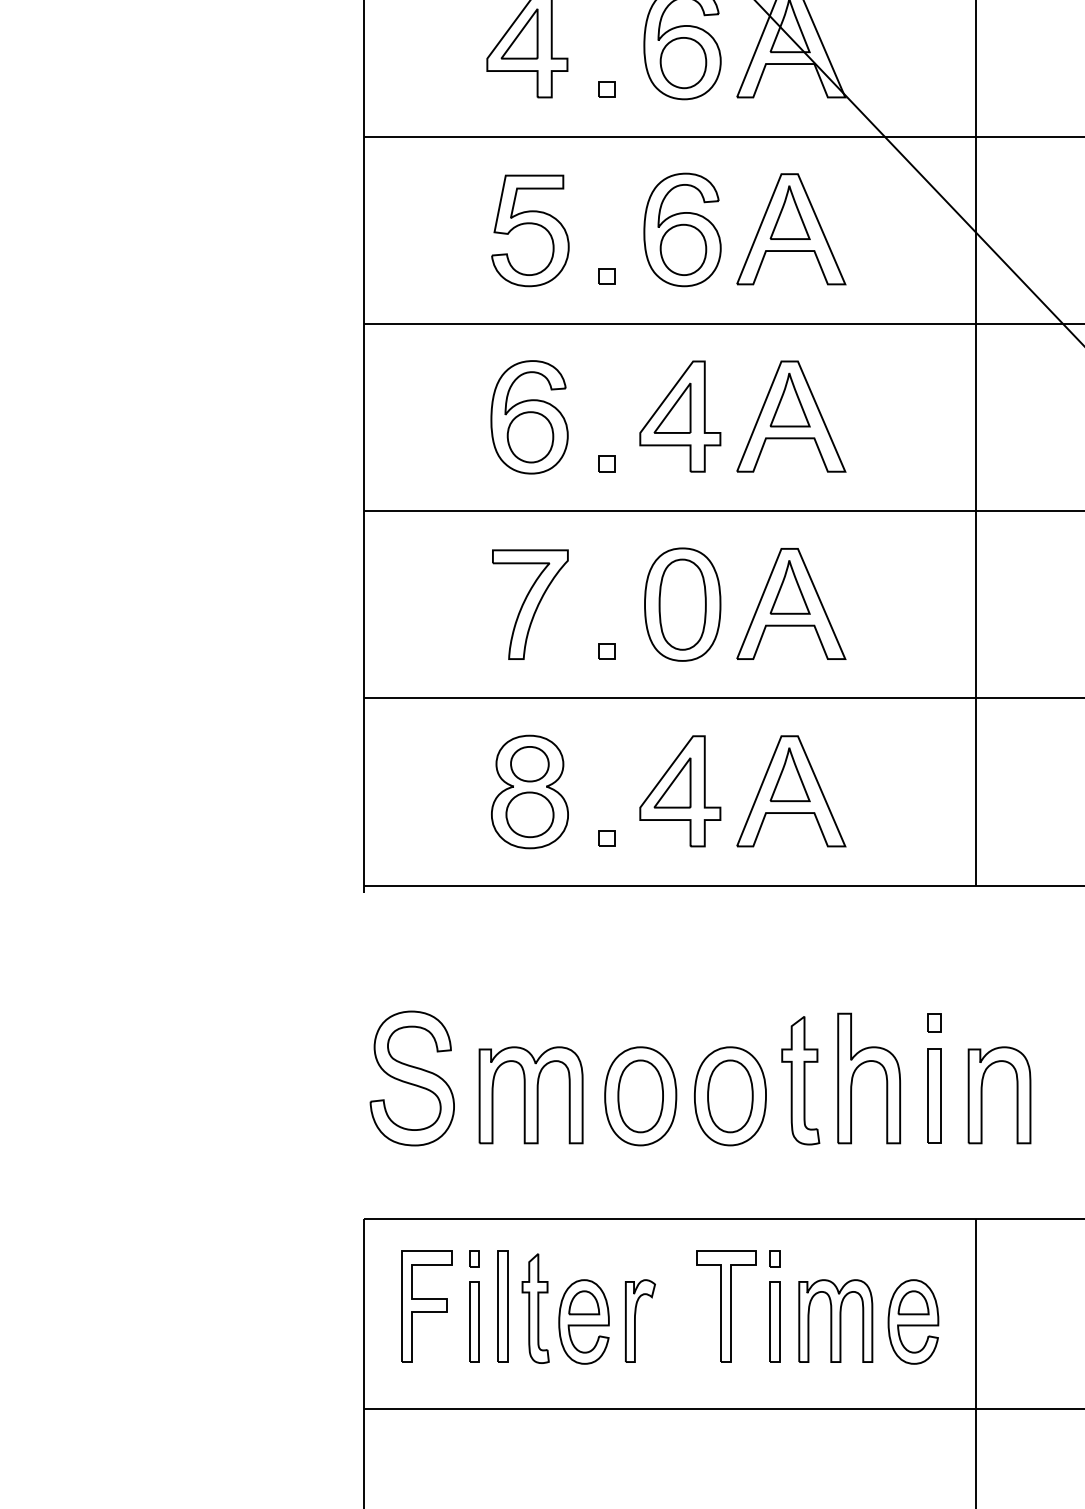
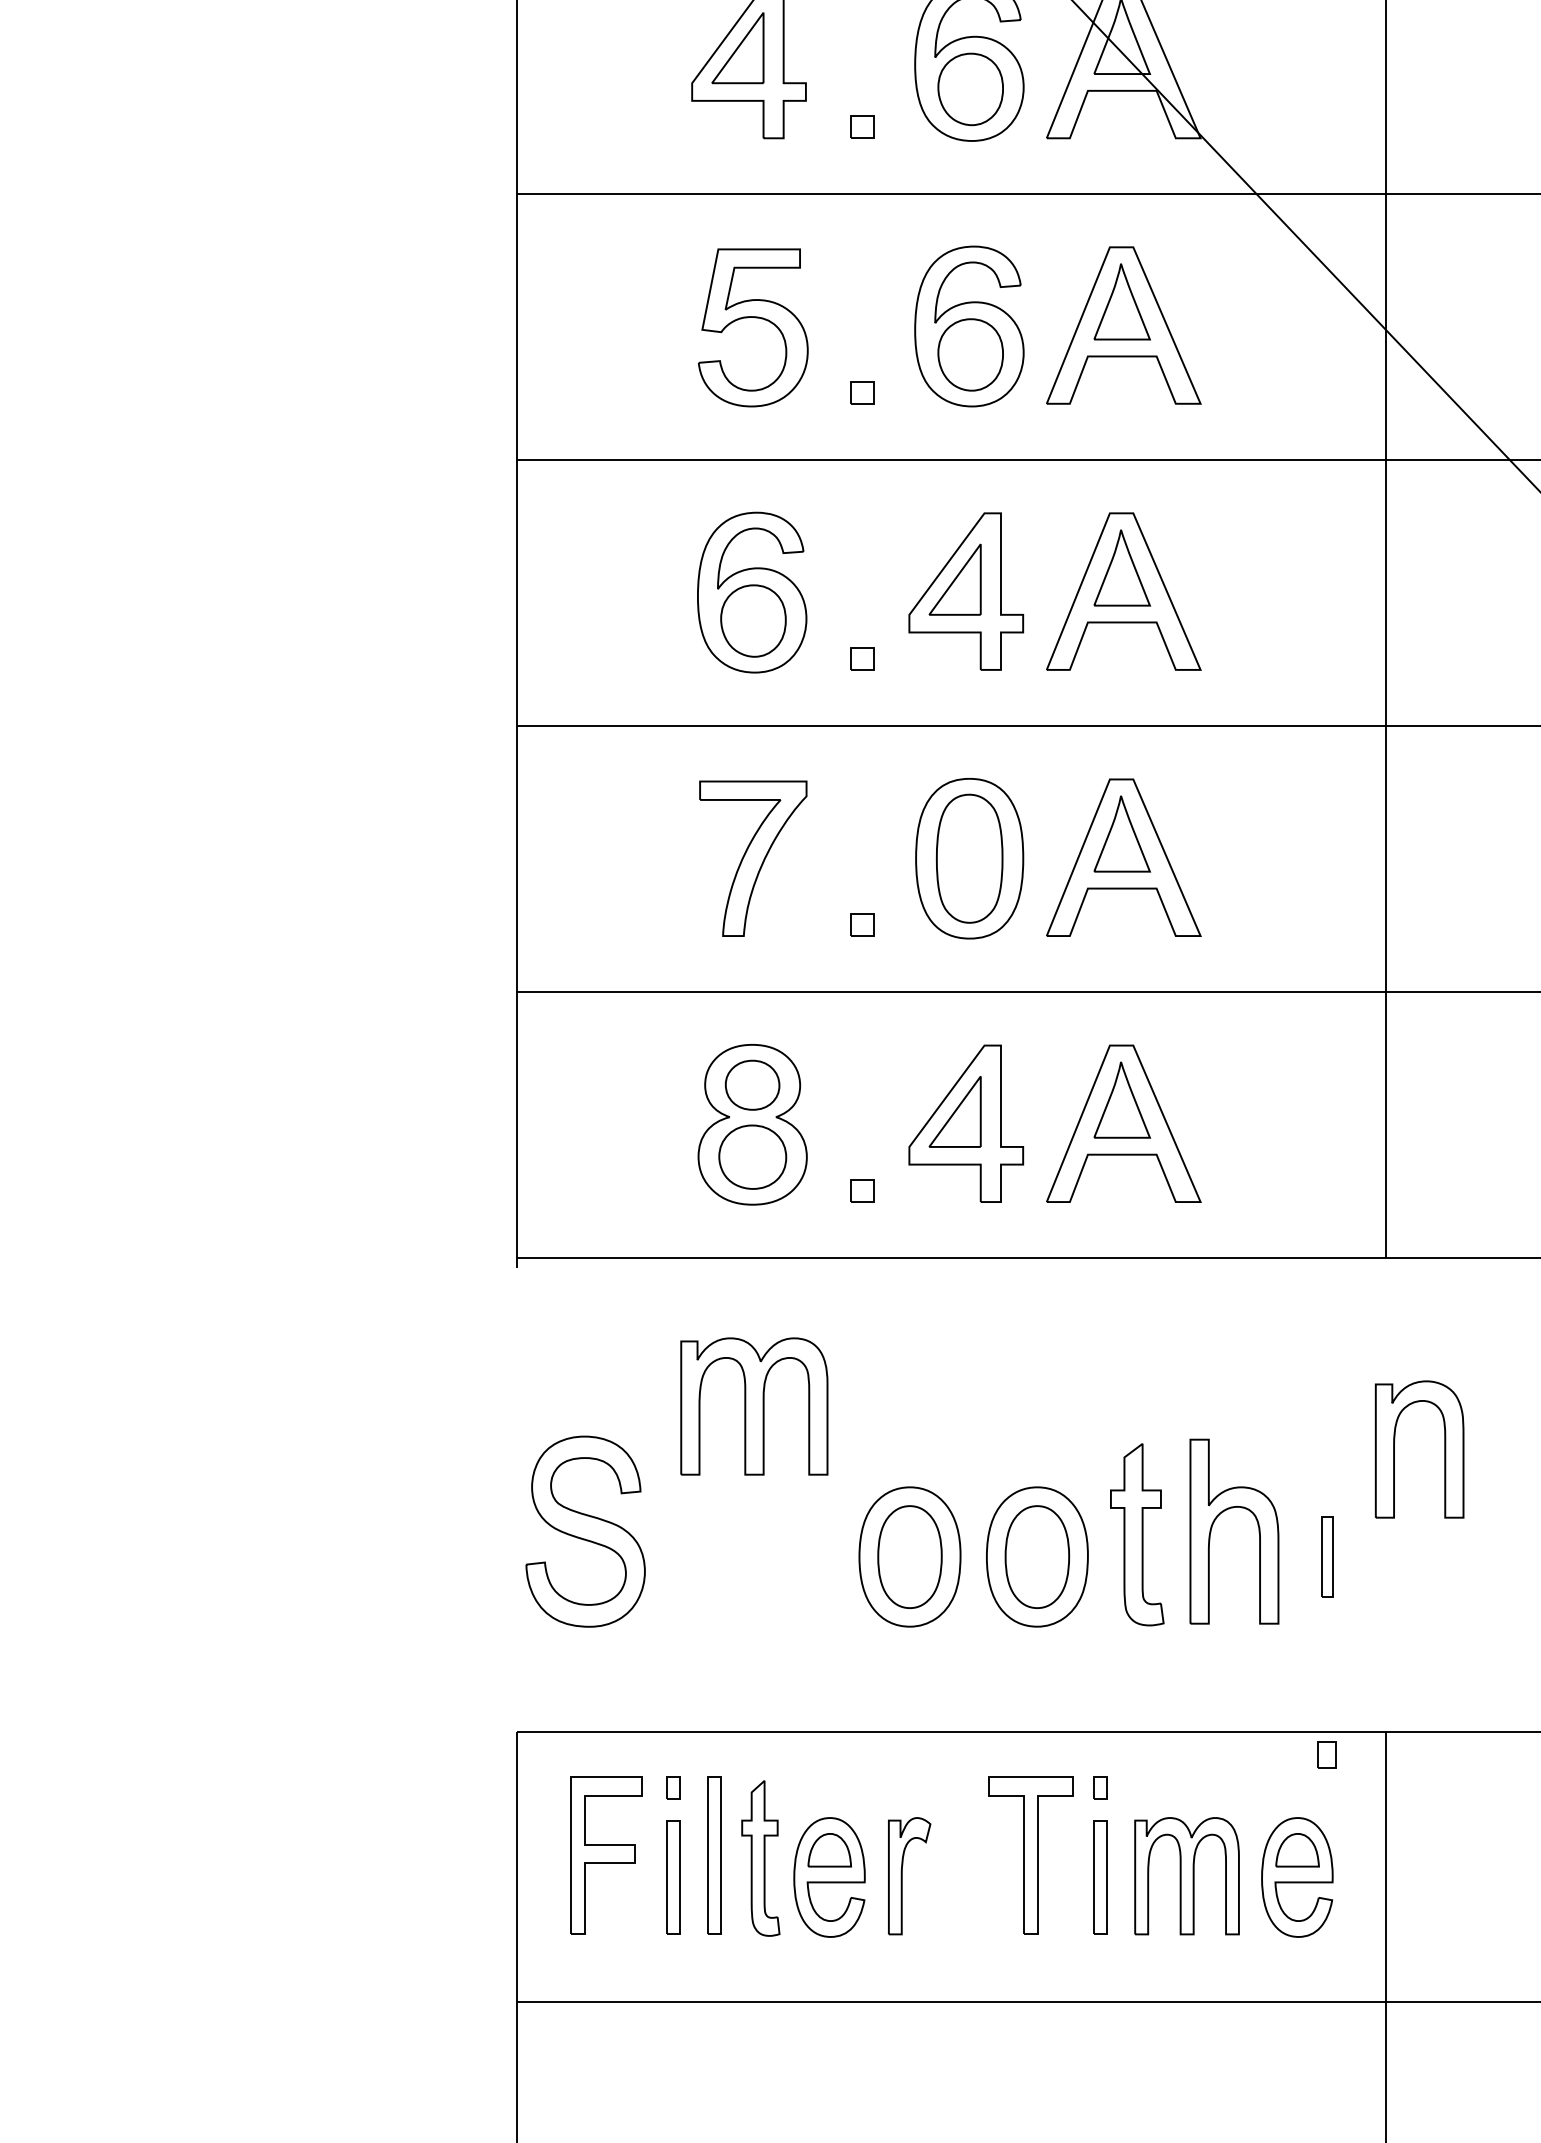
part: (933, 1022) -> (1326, 1754), moved
part: (531, 1095) -> (754, 1406), moved
part: (933, 1095) -> (1326, 1556), size x0.6
part: (981, 1095) -> (1394, 1449), moved

